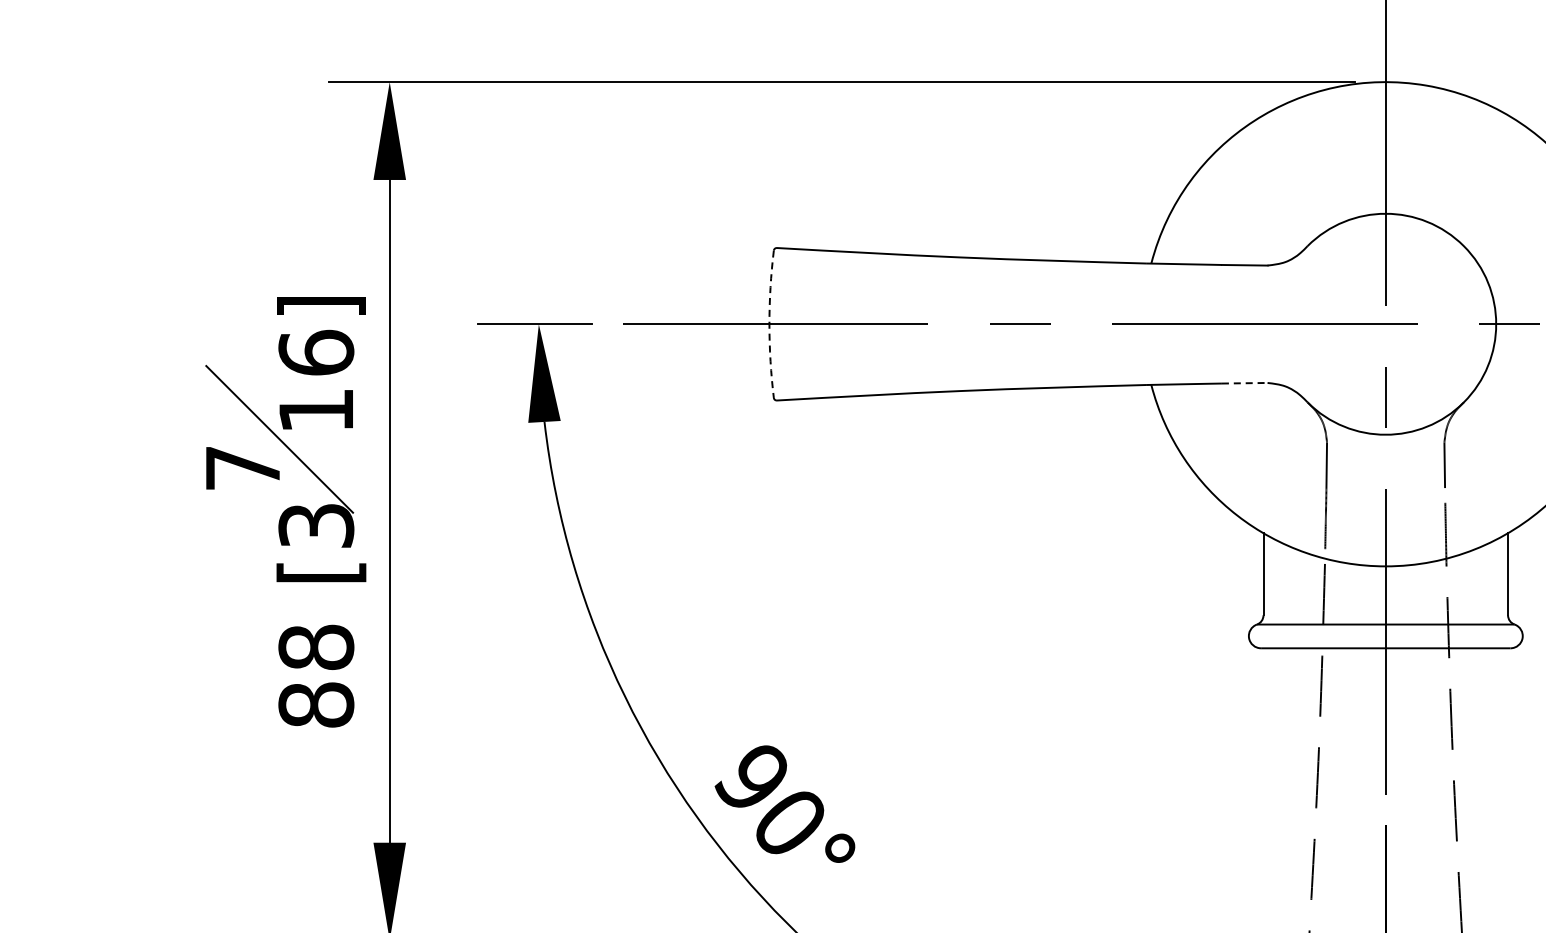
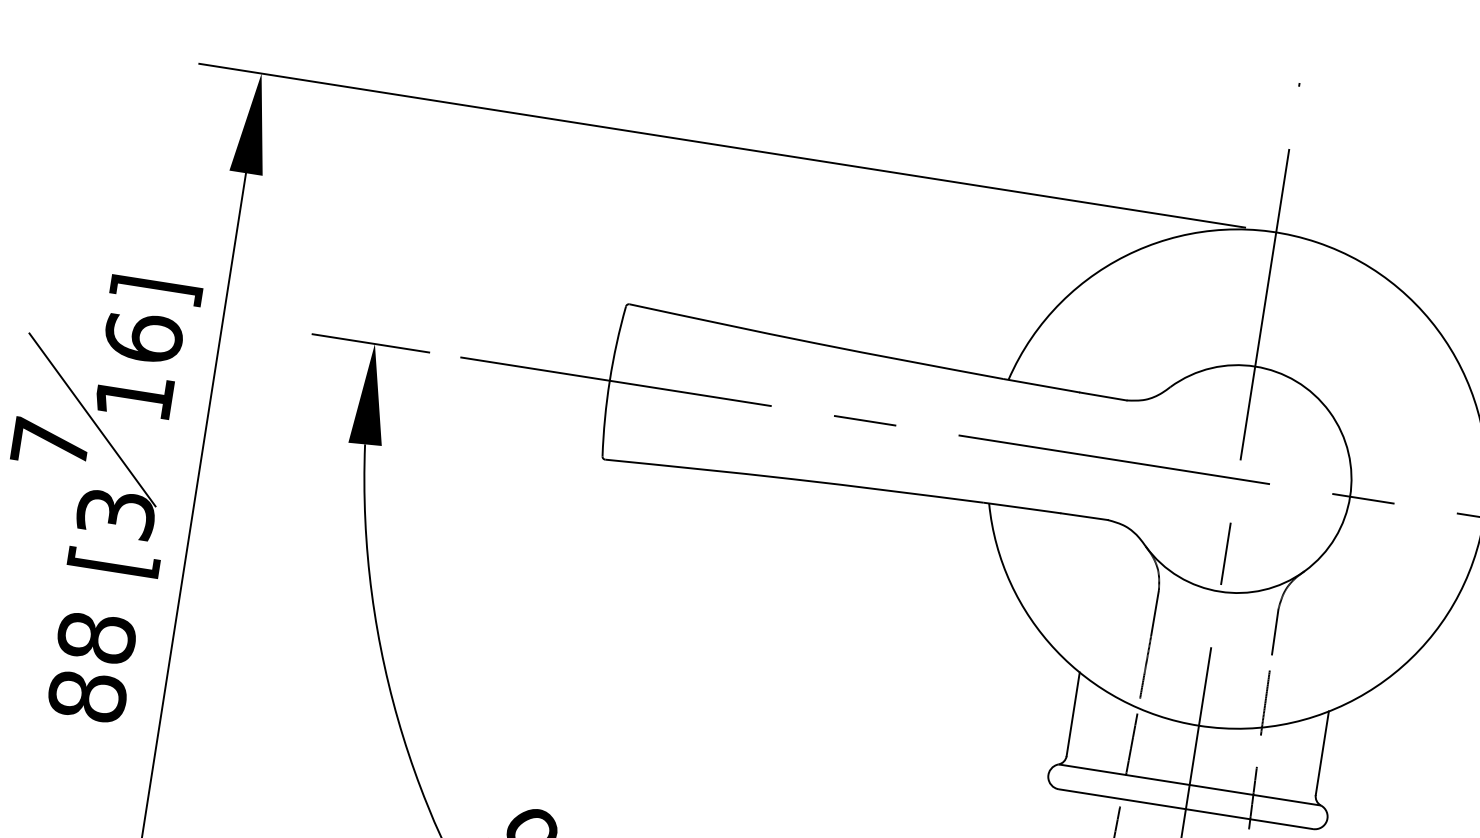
arc: (769, 324) -> (609, 381), dashed -> solid
line: (1244, 383) -> (1084, 516), dashed -> solid

